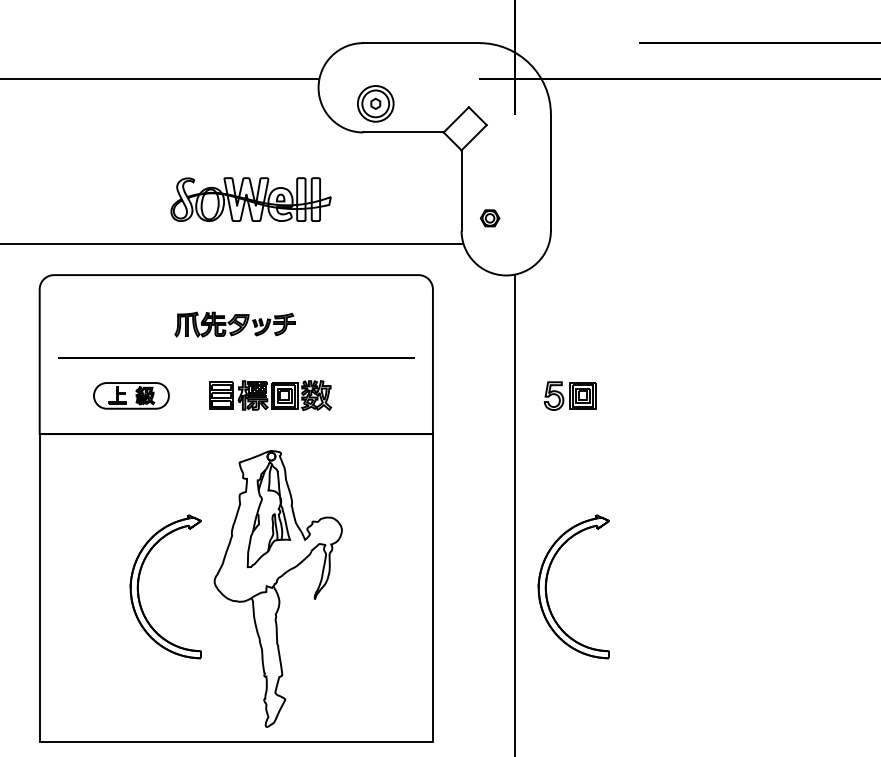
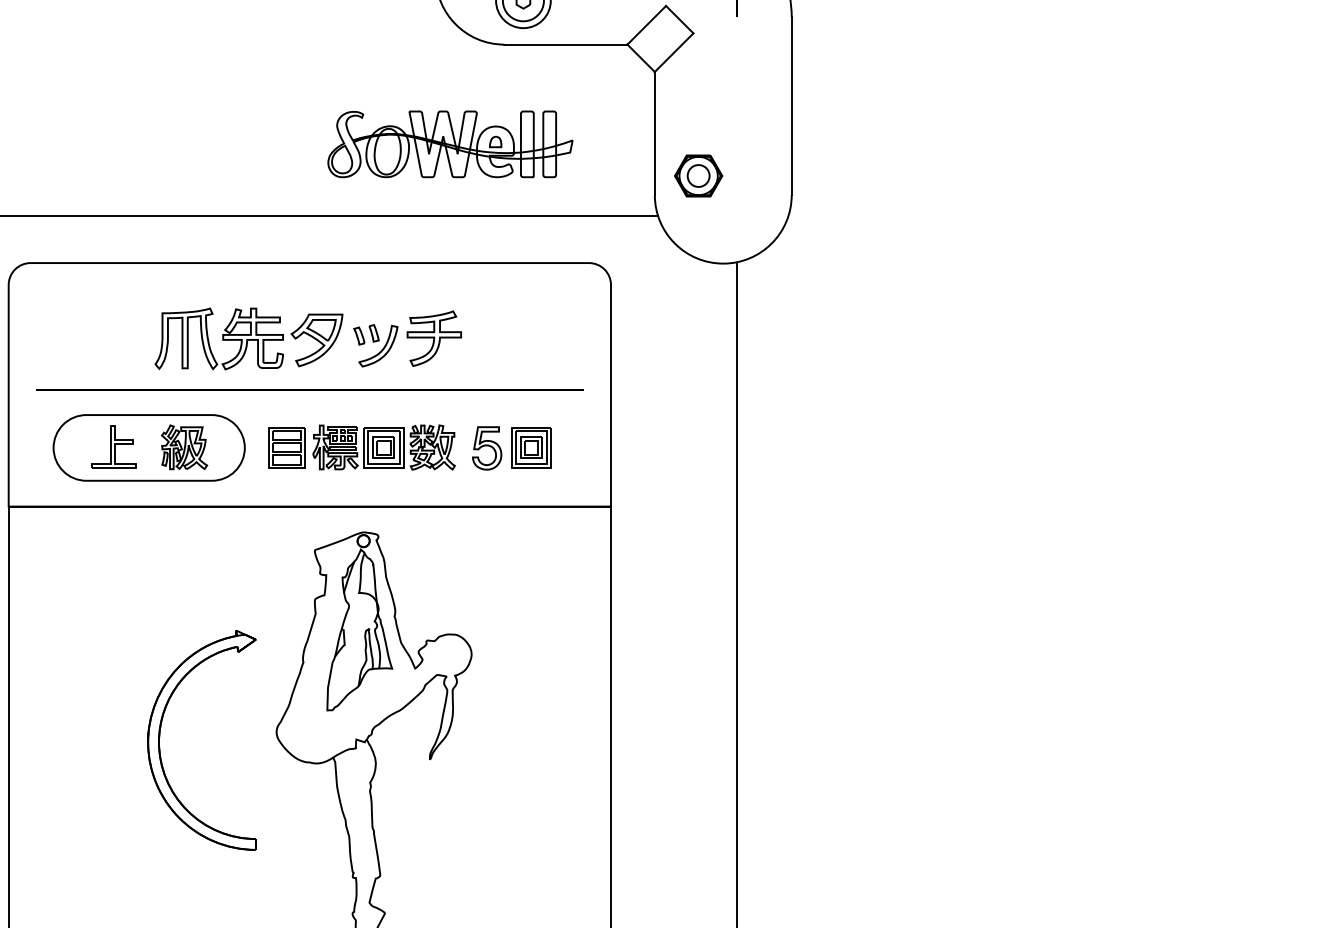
part: (250, 199) -> (449, 144), moved
part: (489, 218) -> (697, 176), size x1.67
part: (234, 324) -> (307, 338), size x1.67
part: (131, 395) -> (149, 447), size x1.67
part: (569, 395) -> (510, 447), moved
part: (547, 582) -> (786, 733), removed

